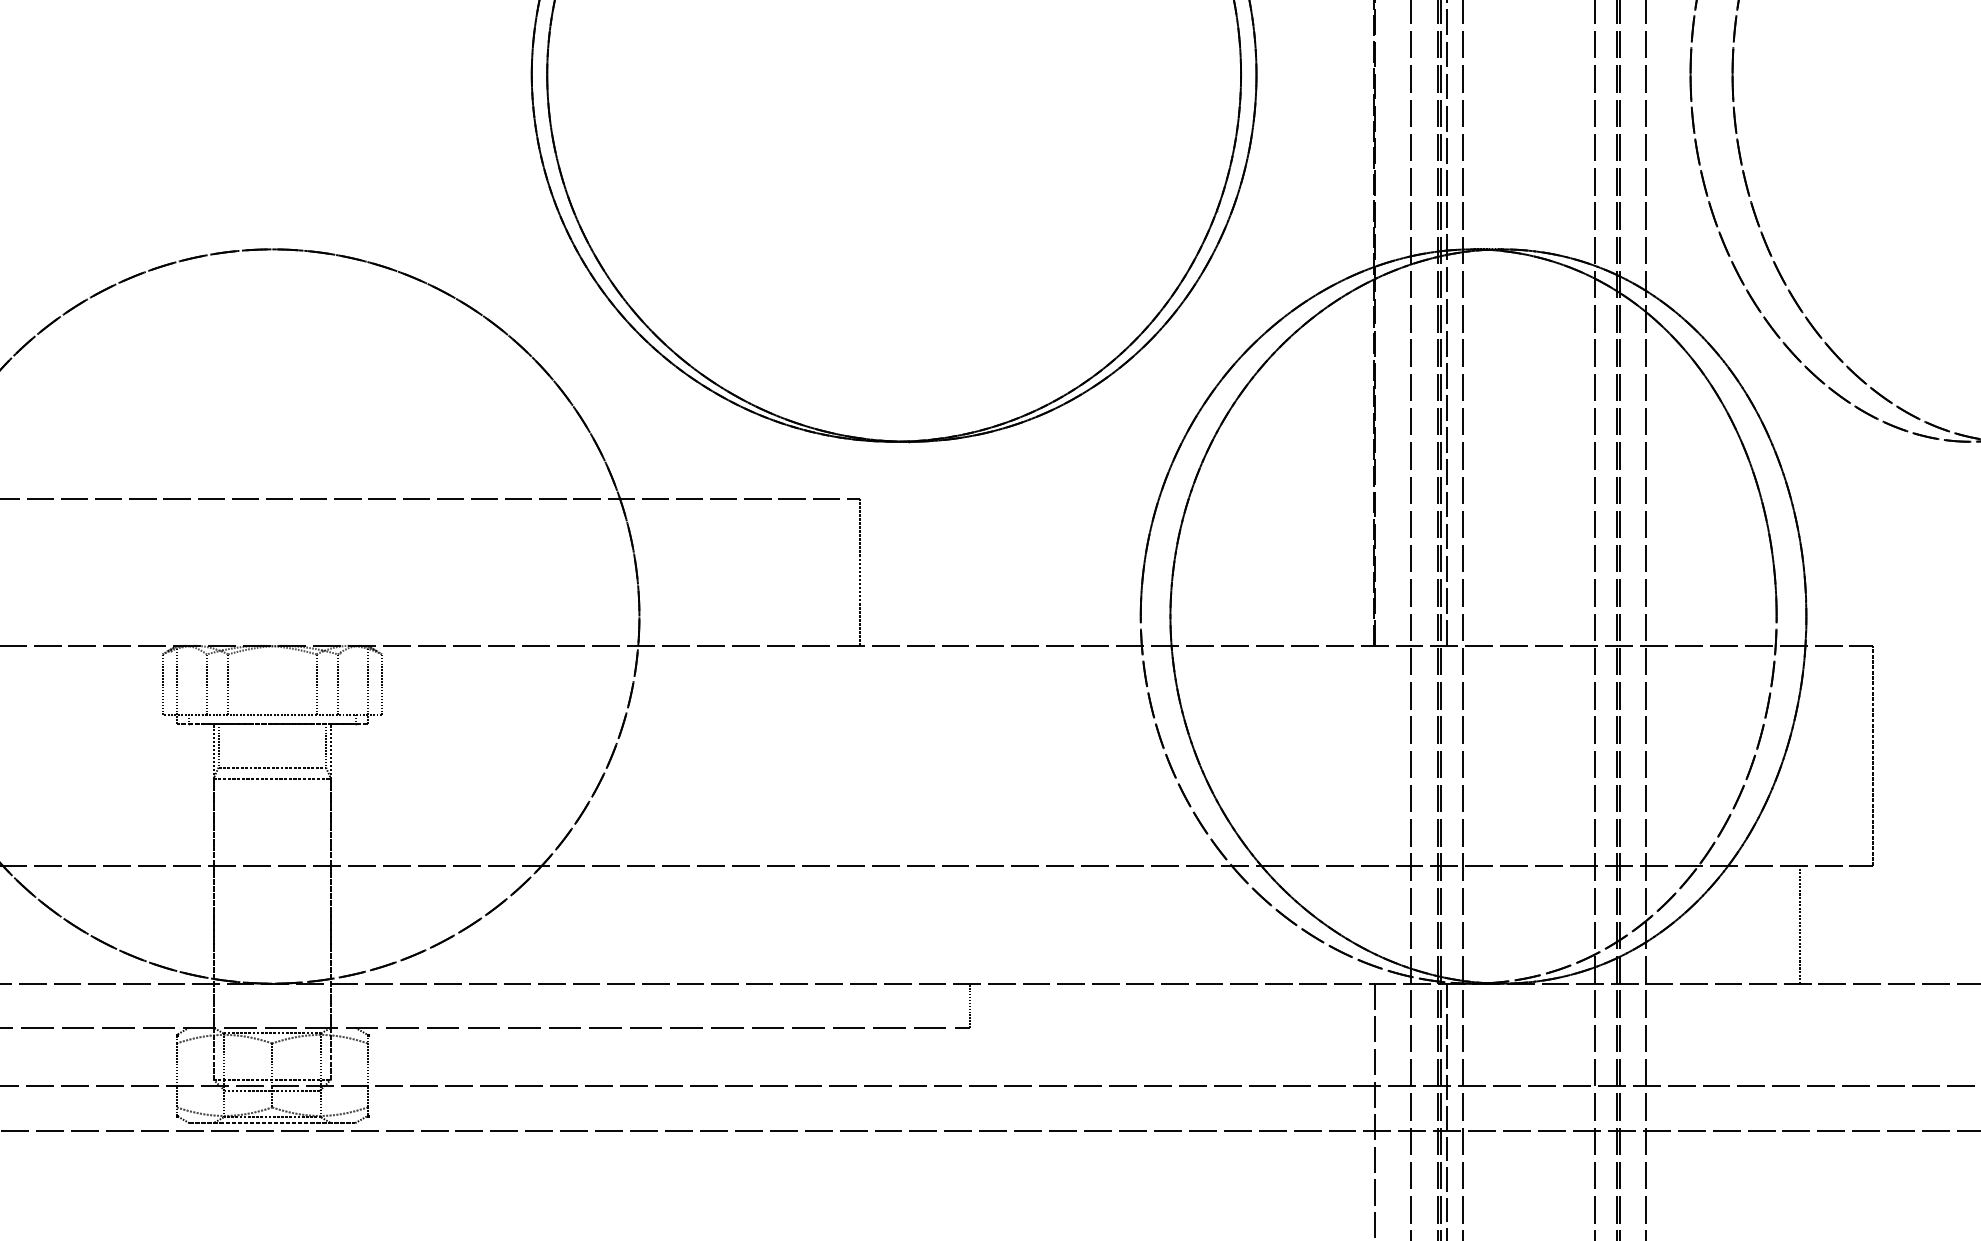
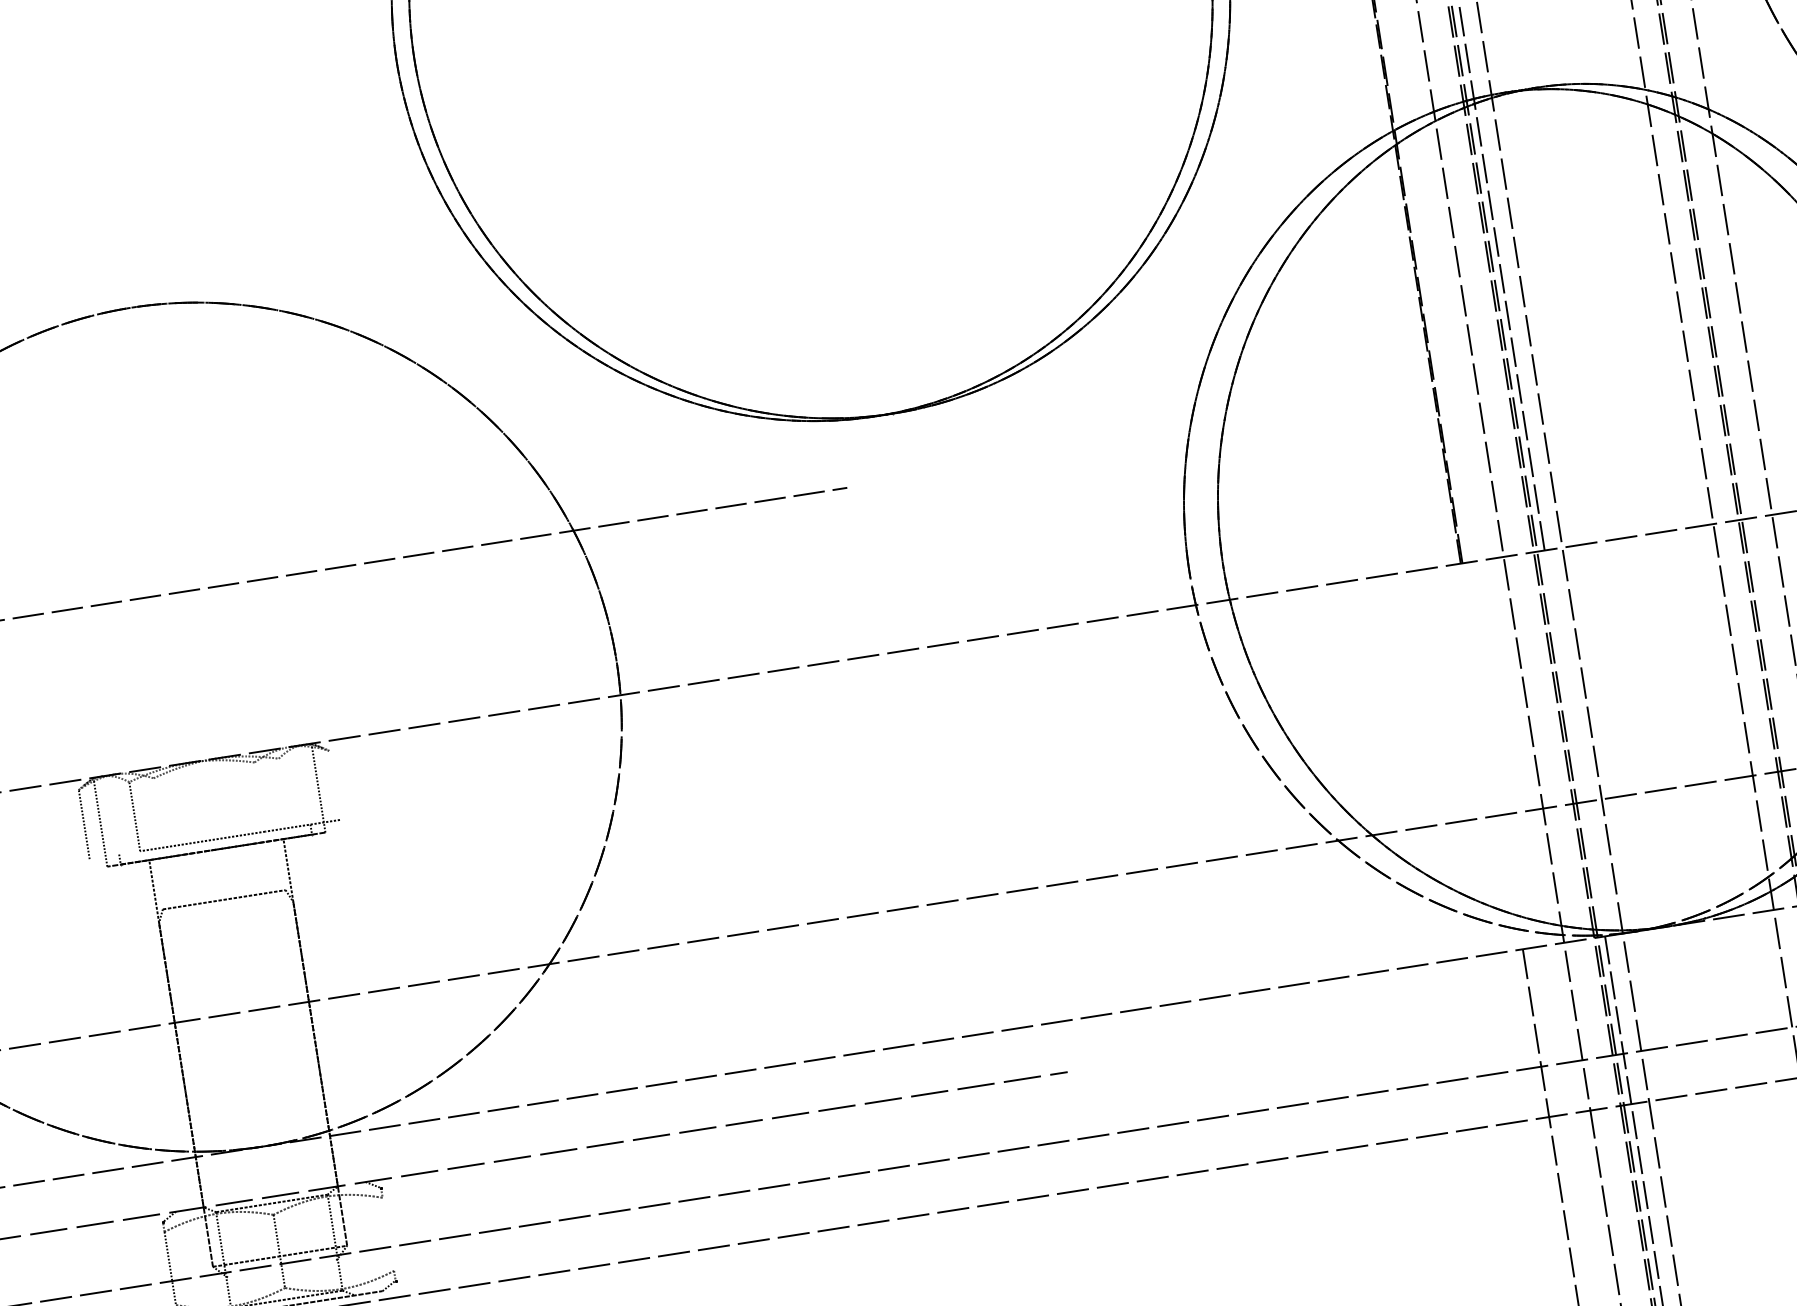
line: (859, 572) -> (860, 571), removed
line: (228, 684) -> (159, 812), removed
line: (316, 684) -> (259, 796), removed
line: (337, 684) -> (283, 793), removed
line: (381, 684) -> (334, 785), removed
line: (184, 714) -> (114, 854), removed
line: (218, 745) -> (158, 884), removed
line: (326, 745) -> (282, 864), removed
line: (272, 778) -> (226, 912), removed
line: (969, 1005) -> (1063, 1046), removed
line: (367, 1075) -> (388, 1234), removed
line: (271, 1090) -> (281, 1268), removed

